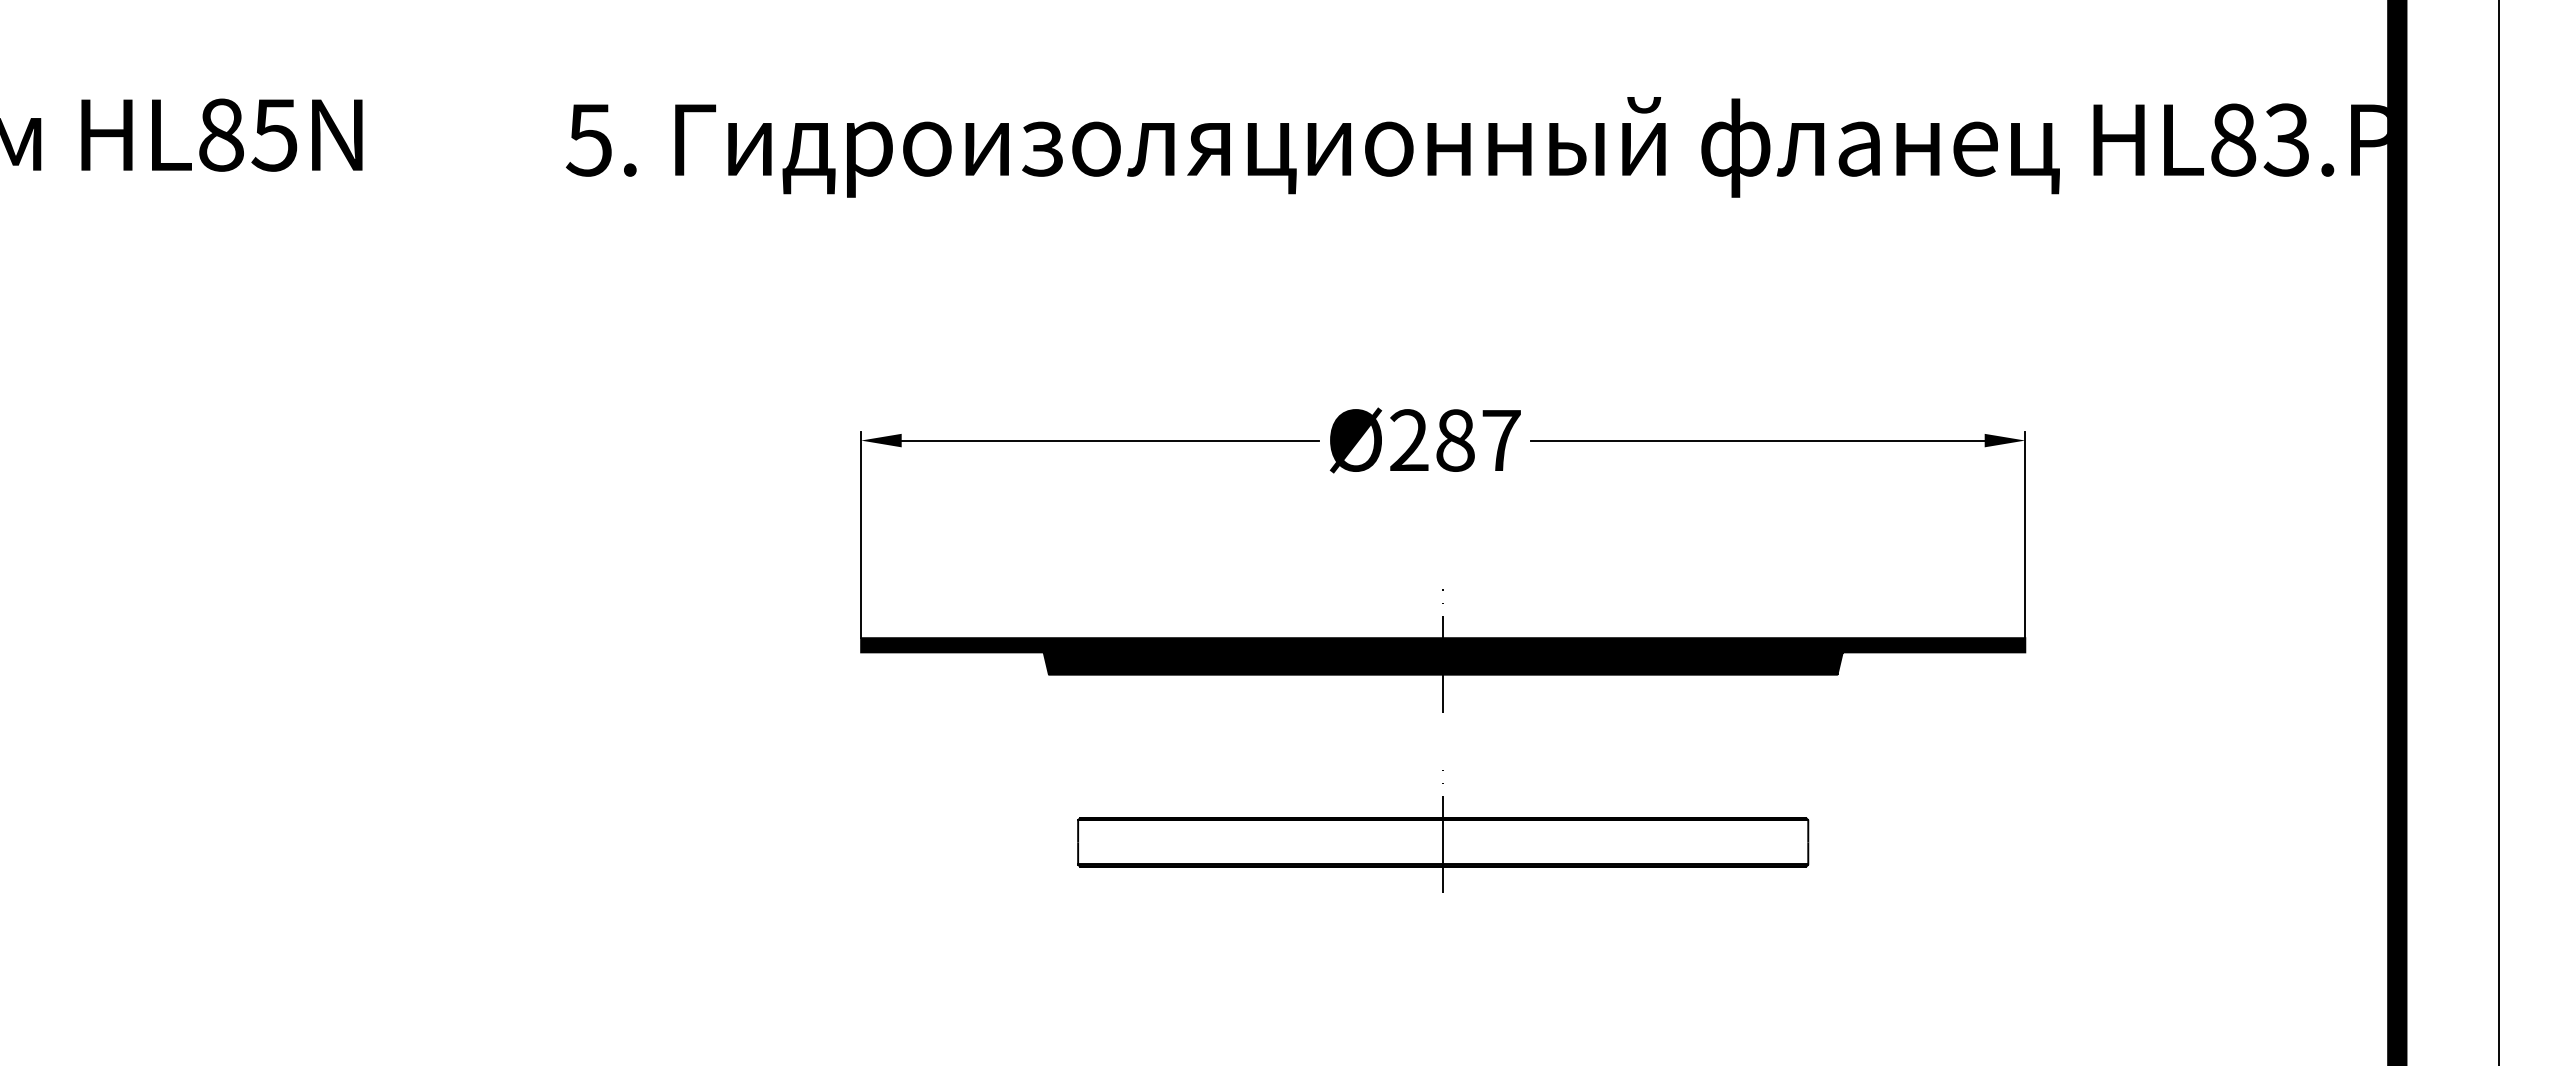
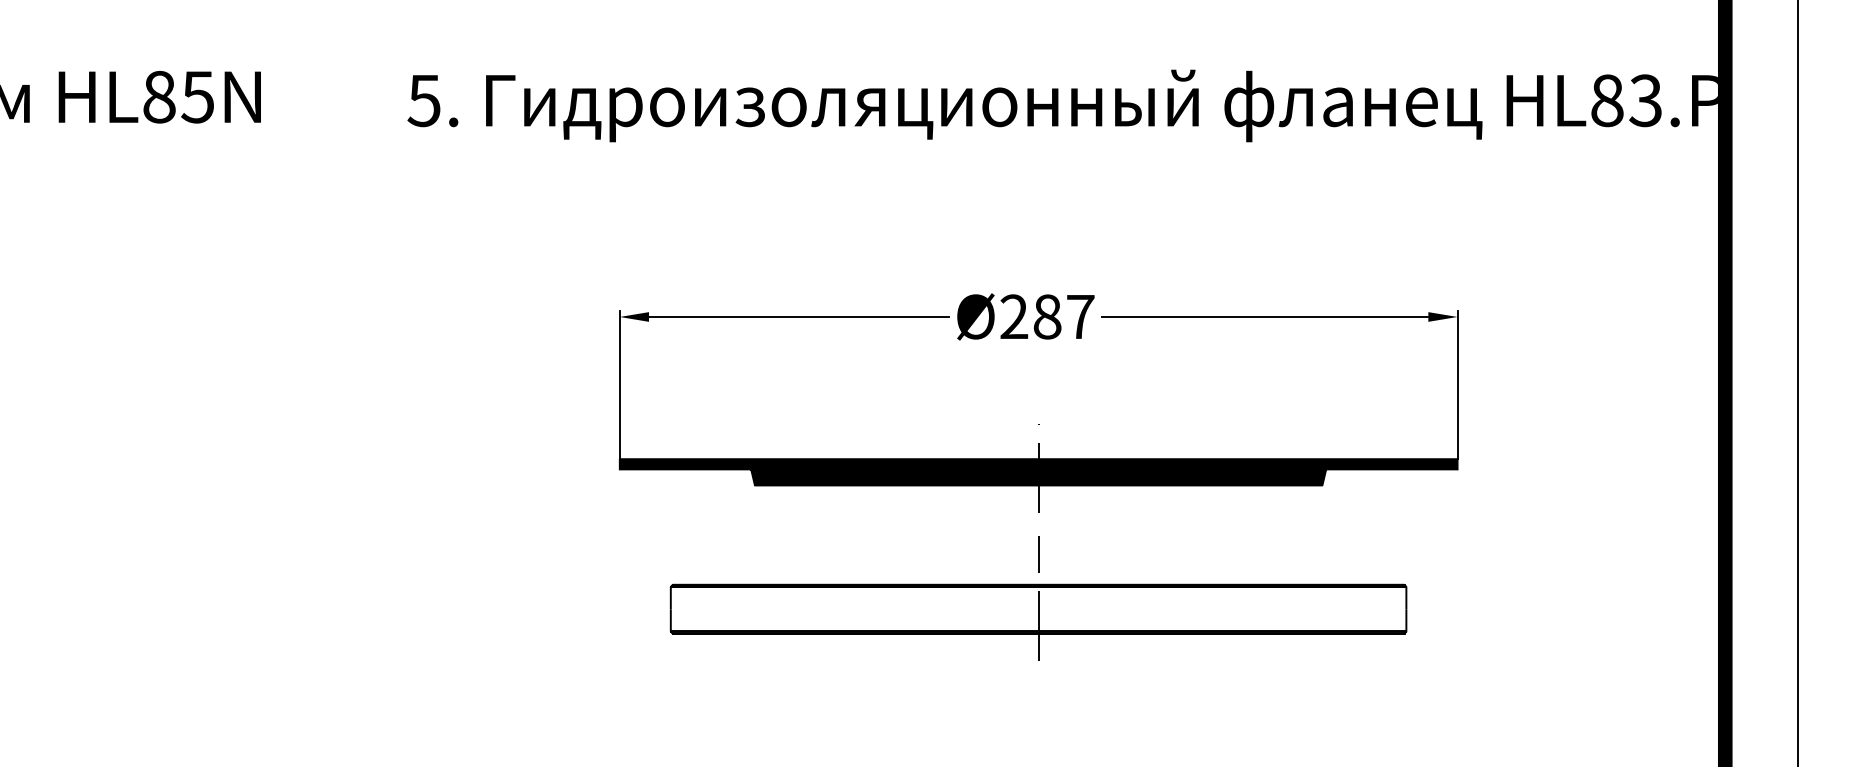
part: (1443, 831) -> (1038, 598), size x1.4

